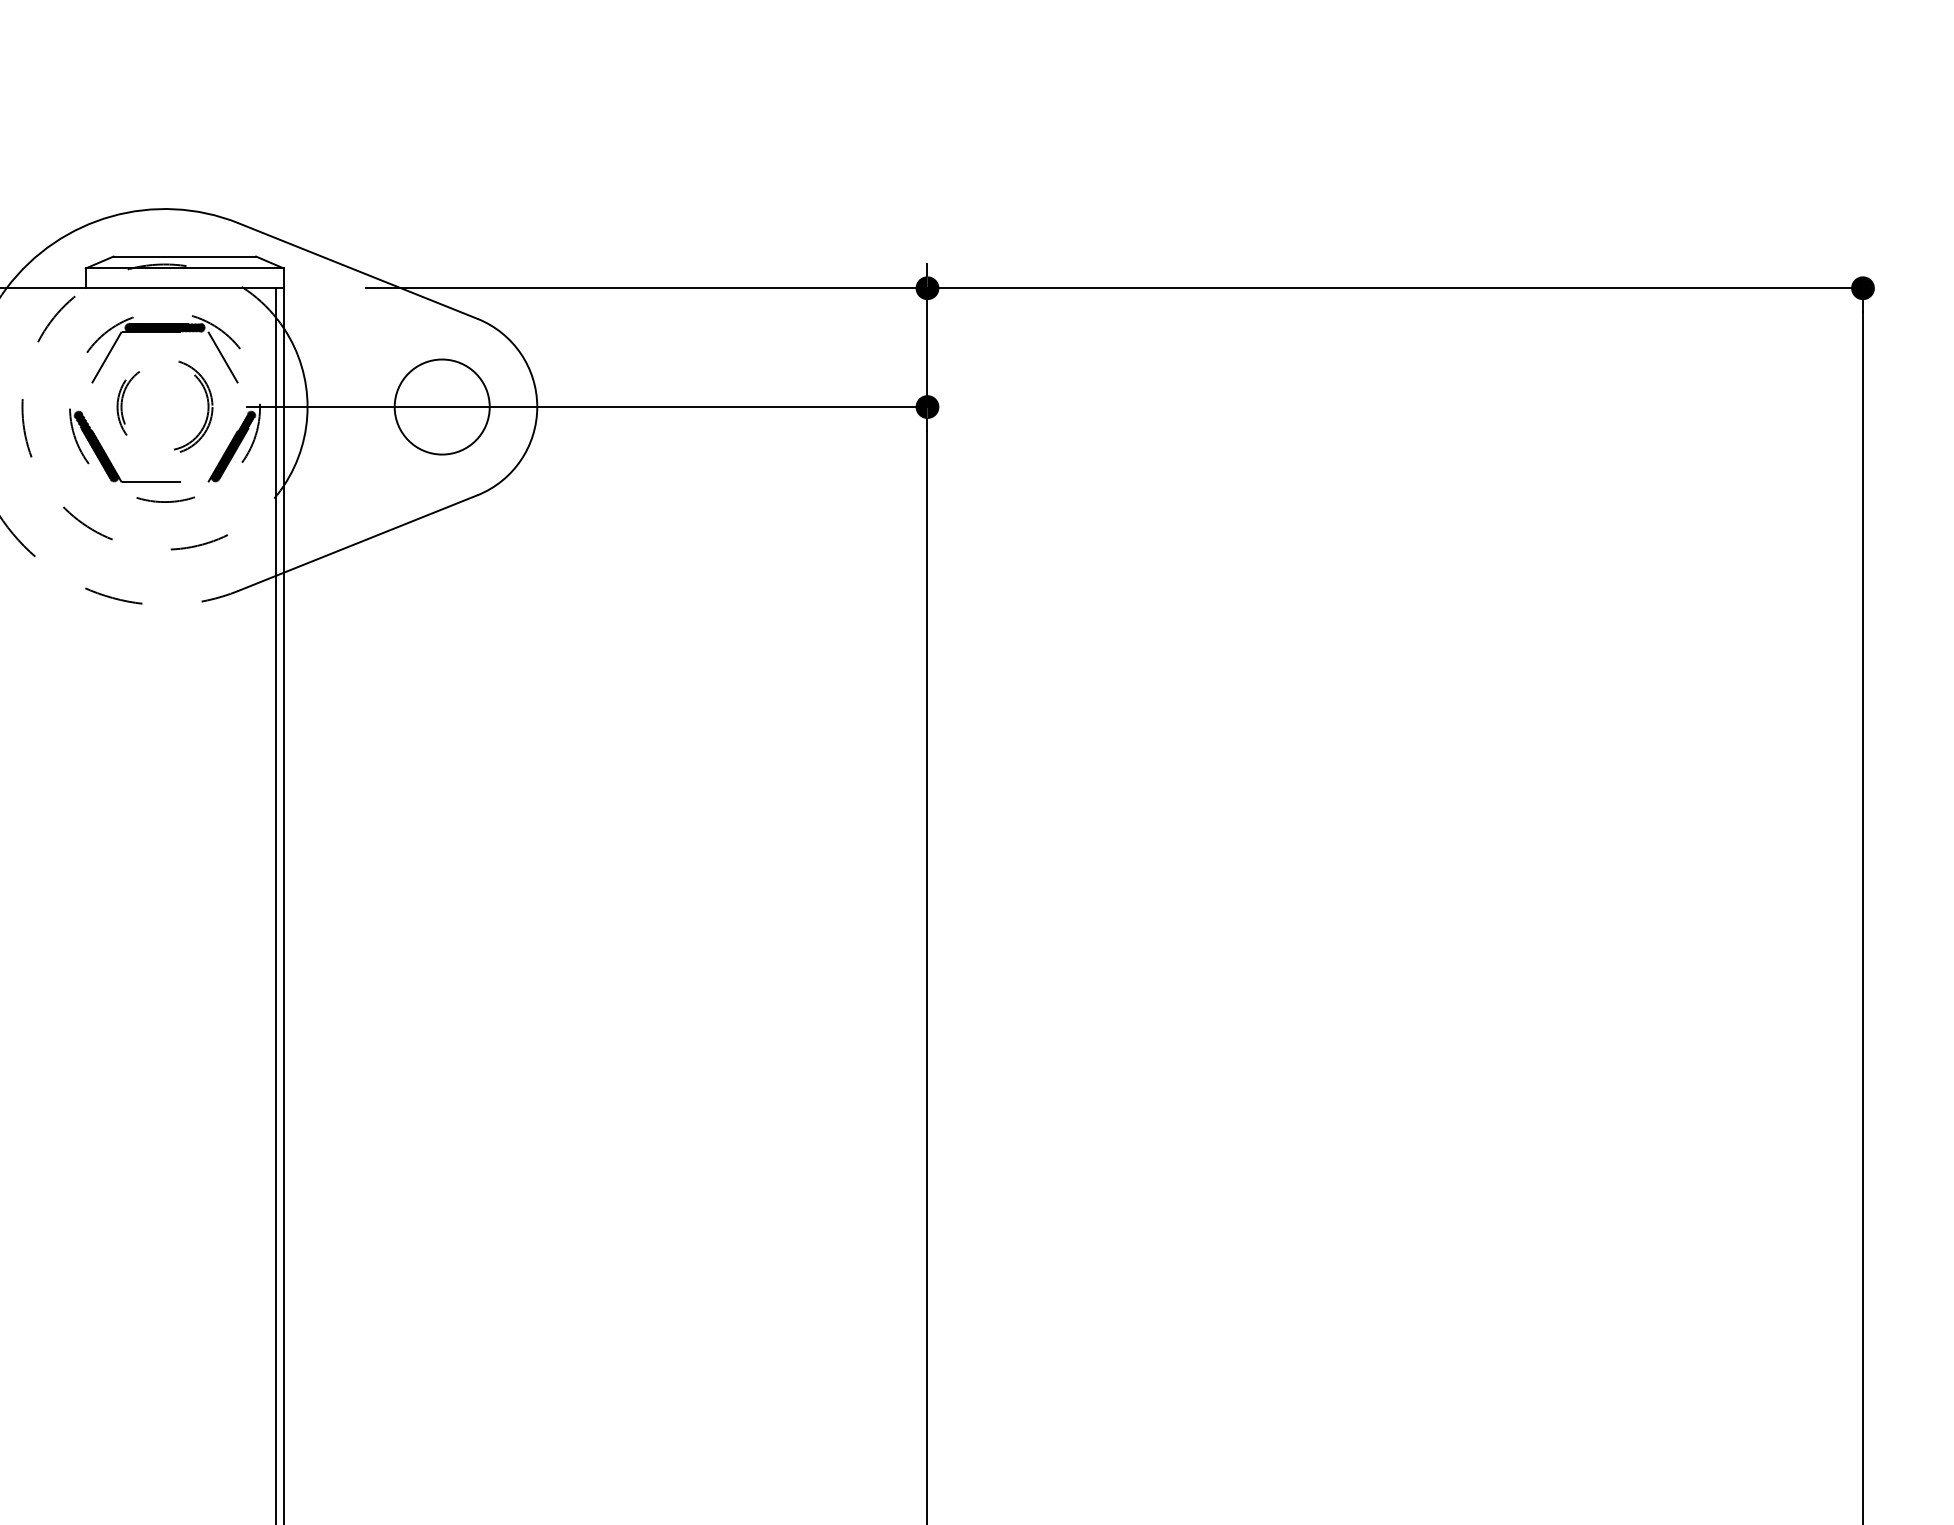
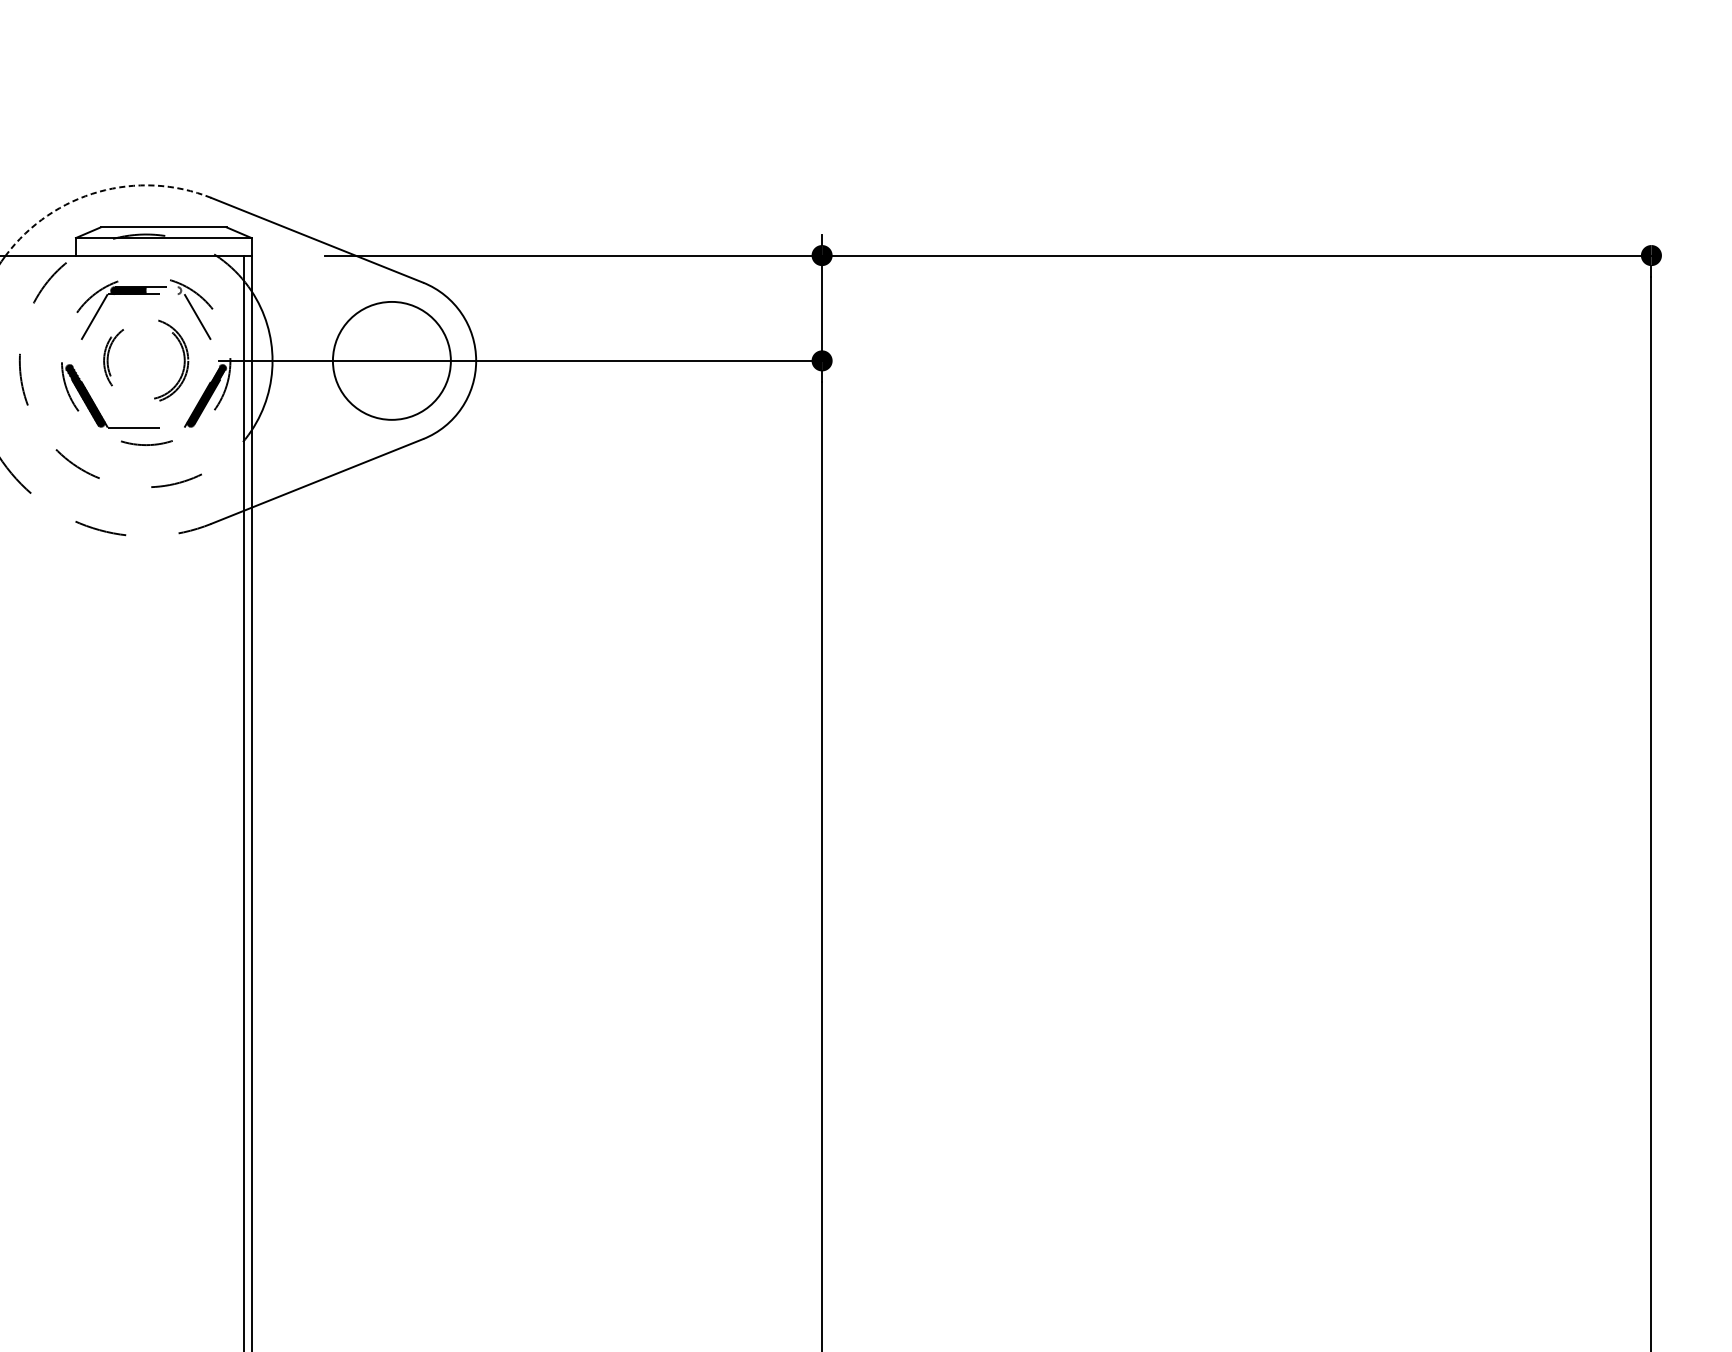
arc: (111, 216) -> (98, 191), solid -> dashed
hatch: (184, 327) -> (163, 290), removed
circle: (441, 406) -> (391, 360), size x1.4

